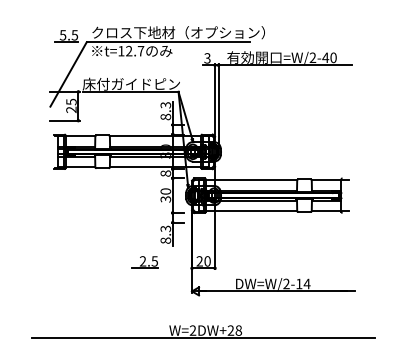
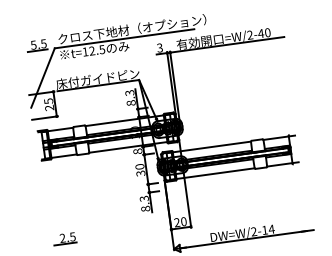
text: (140, 51) -> (101, 49), t=12.7 -> t=12.5
part: (144, 262) -> (64, 239), moved

